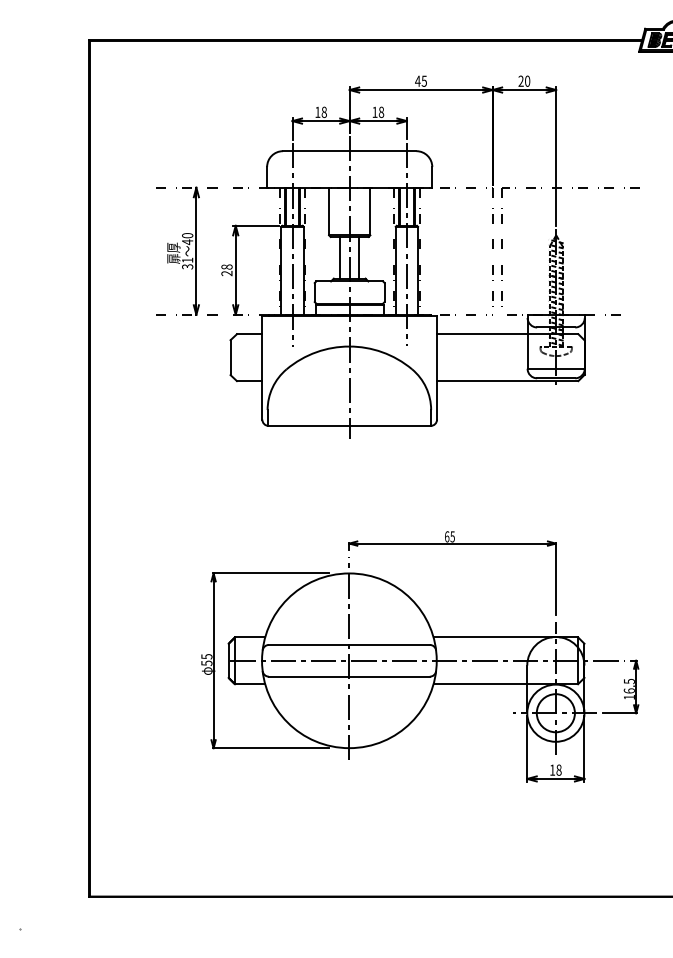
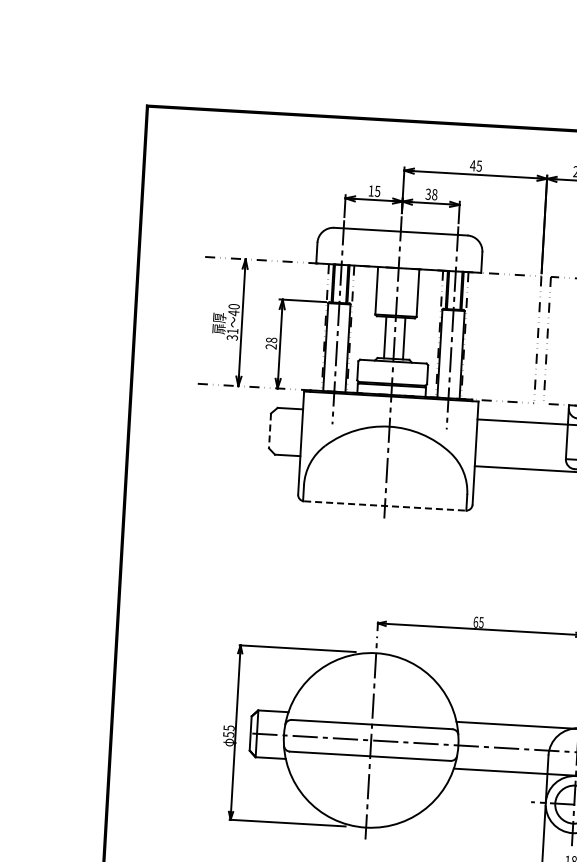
text: (323, 111) -> (376, 190), 18 -> 15
text: (374, 111) -> (427, 193), 18 -> 38
line: (230, 358) -> (269, 431), solid -> dashed
line: (350, 425) -> (385, 505), solid -> dashed

